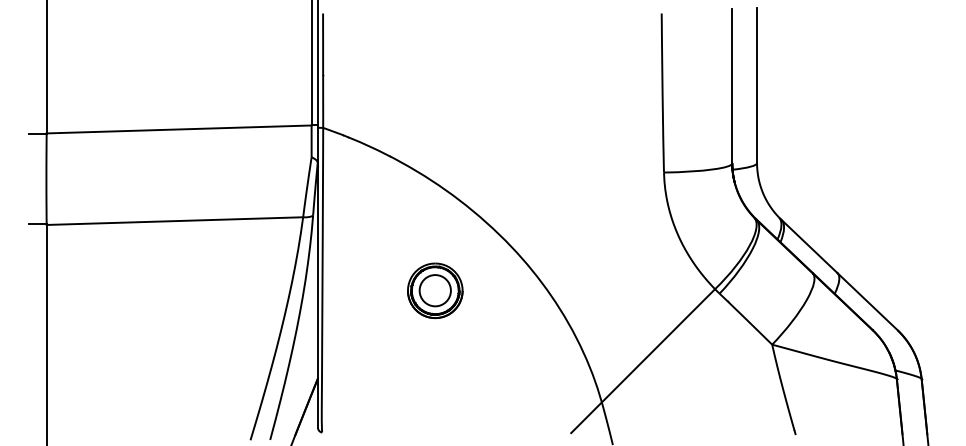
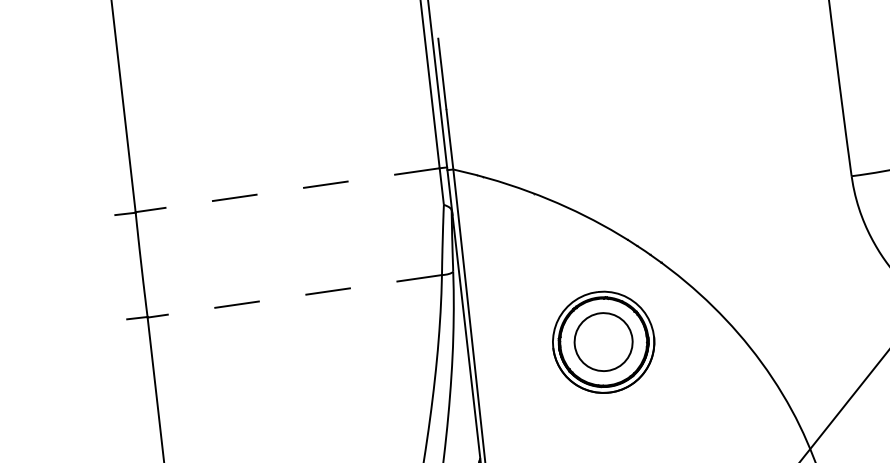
line: (179, 129) -> (288, 190), solid -> dashed
line: (174, 221) -> (294, 296), solid -> dashed
part: (435, 290) -> (603, 342), size x1.6

